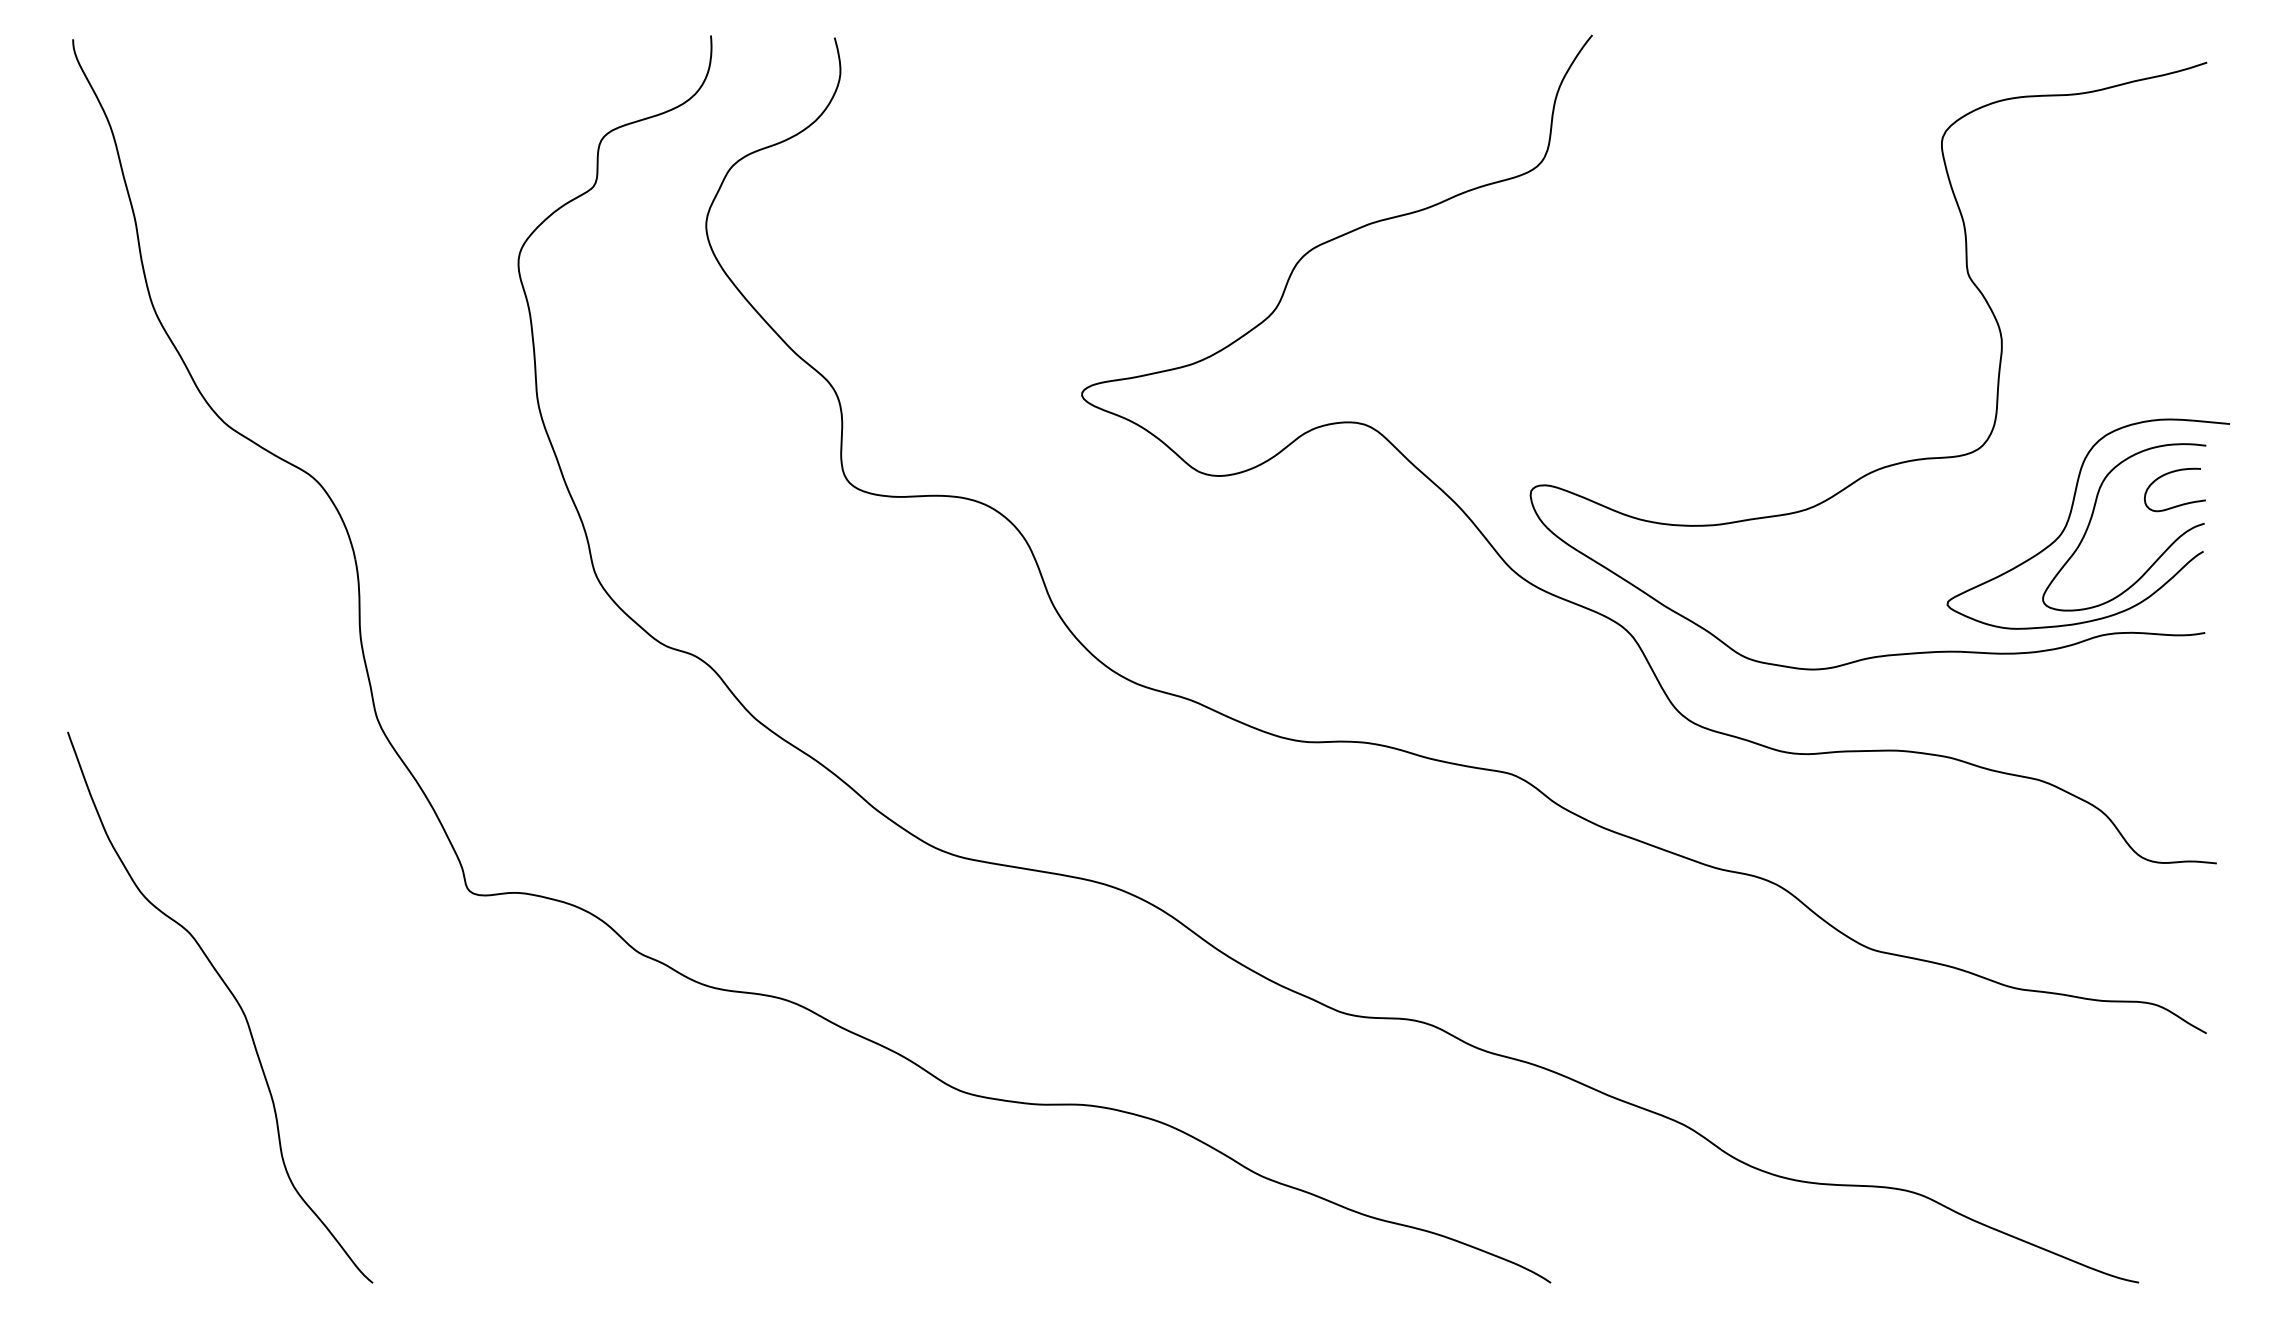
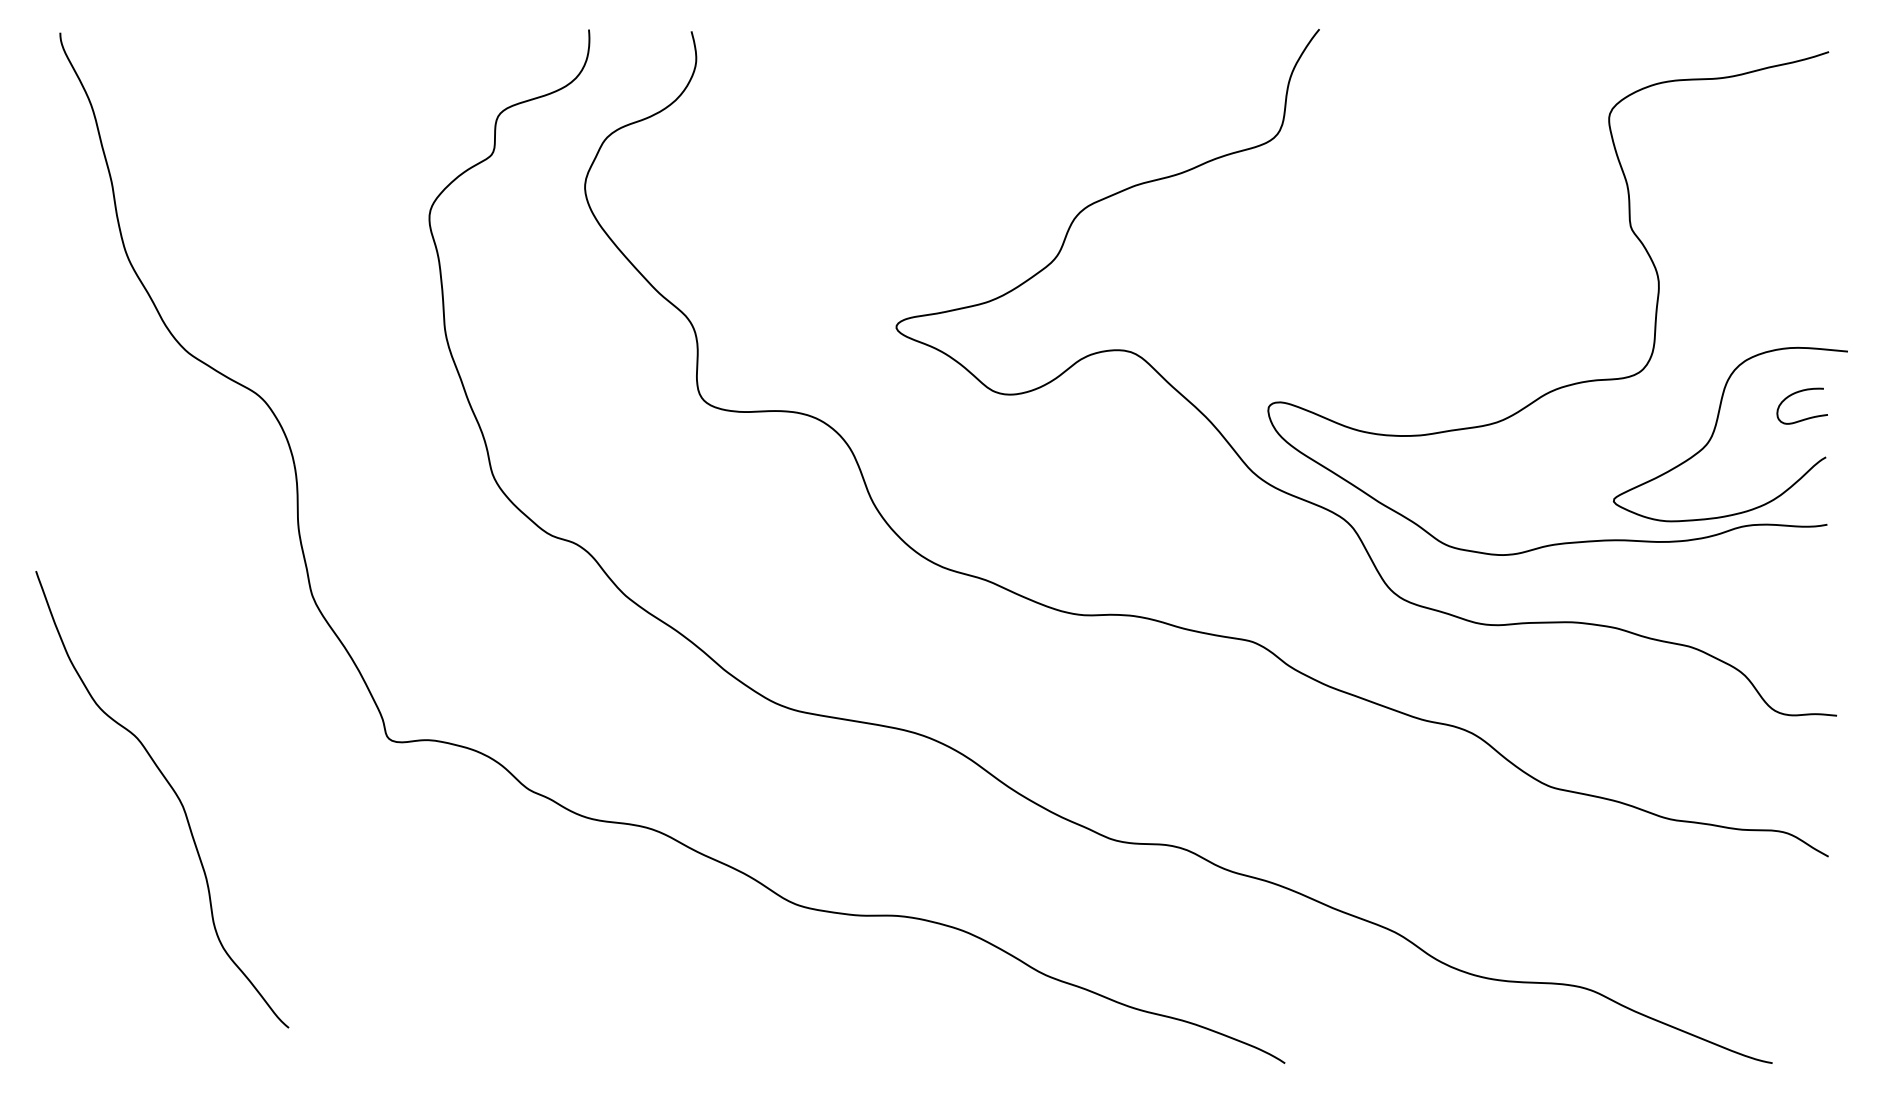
curve: (2092, 517) -> (1733, 429), removed
curve: (234, 999) -> (174, 792), moved

